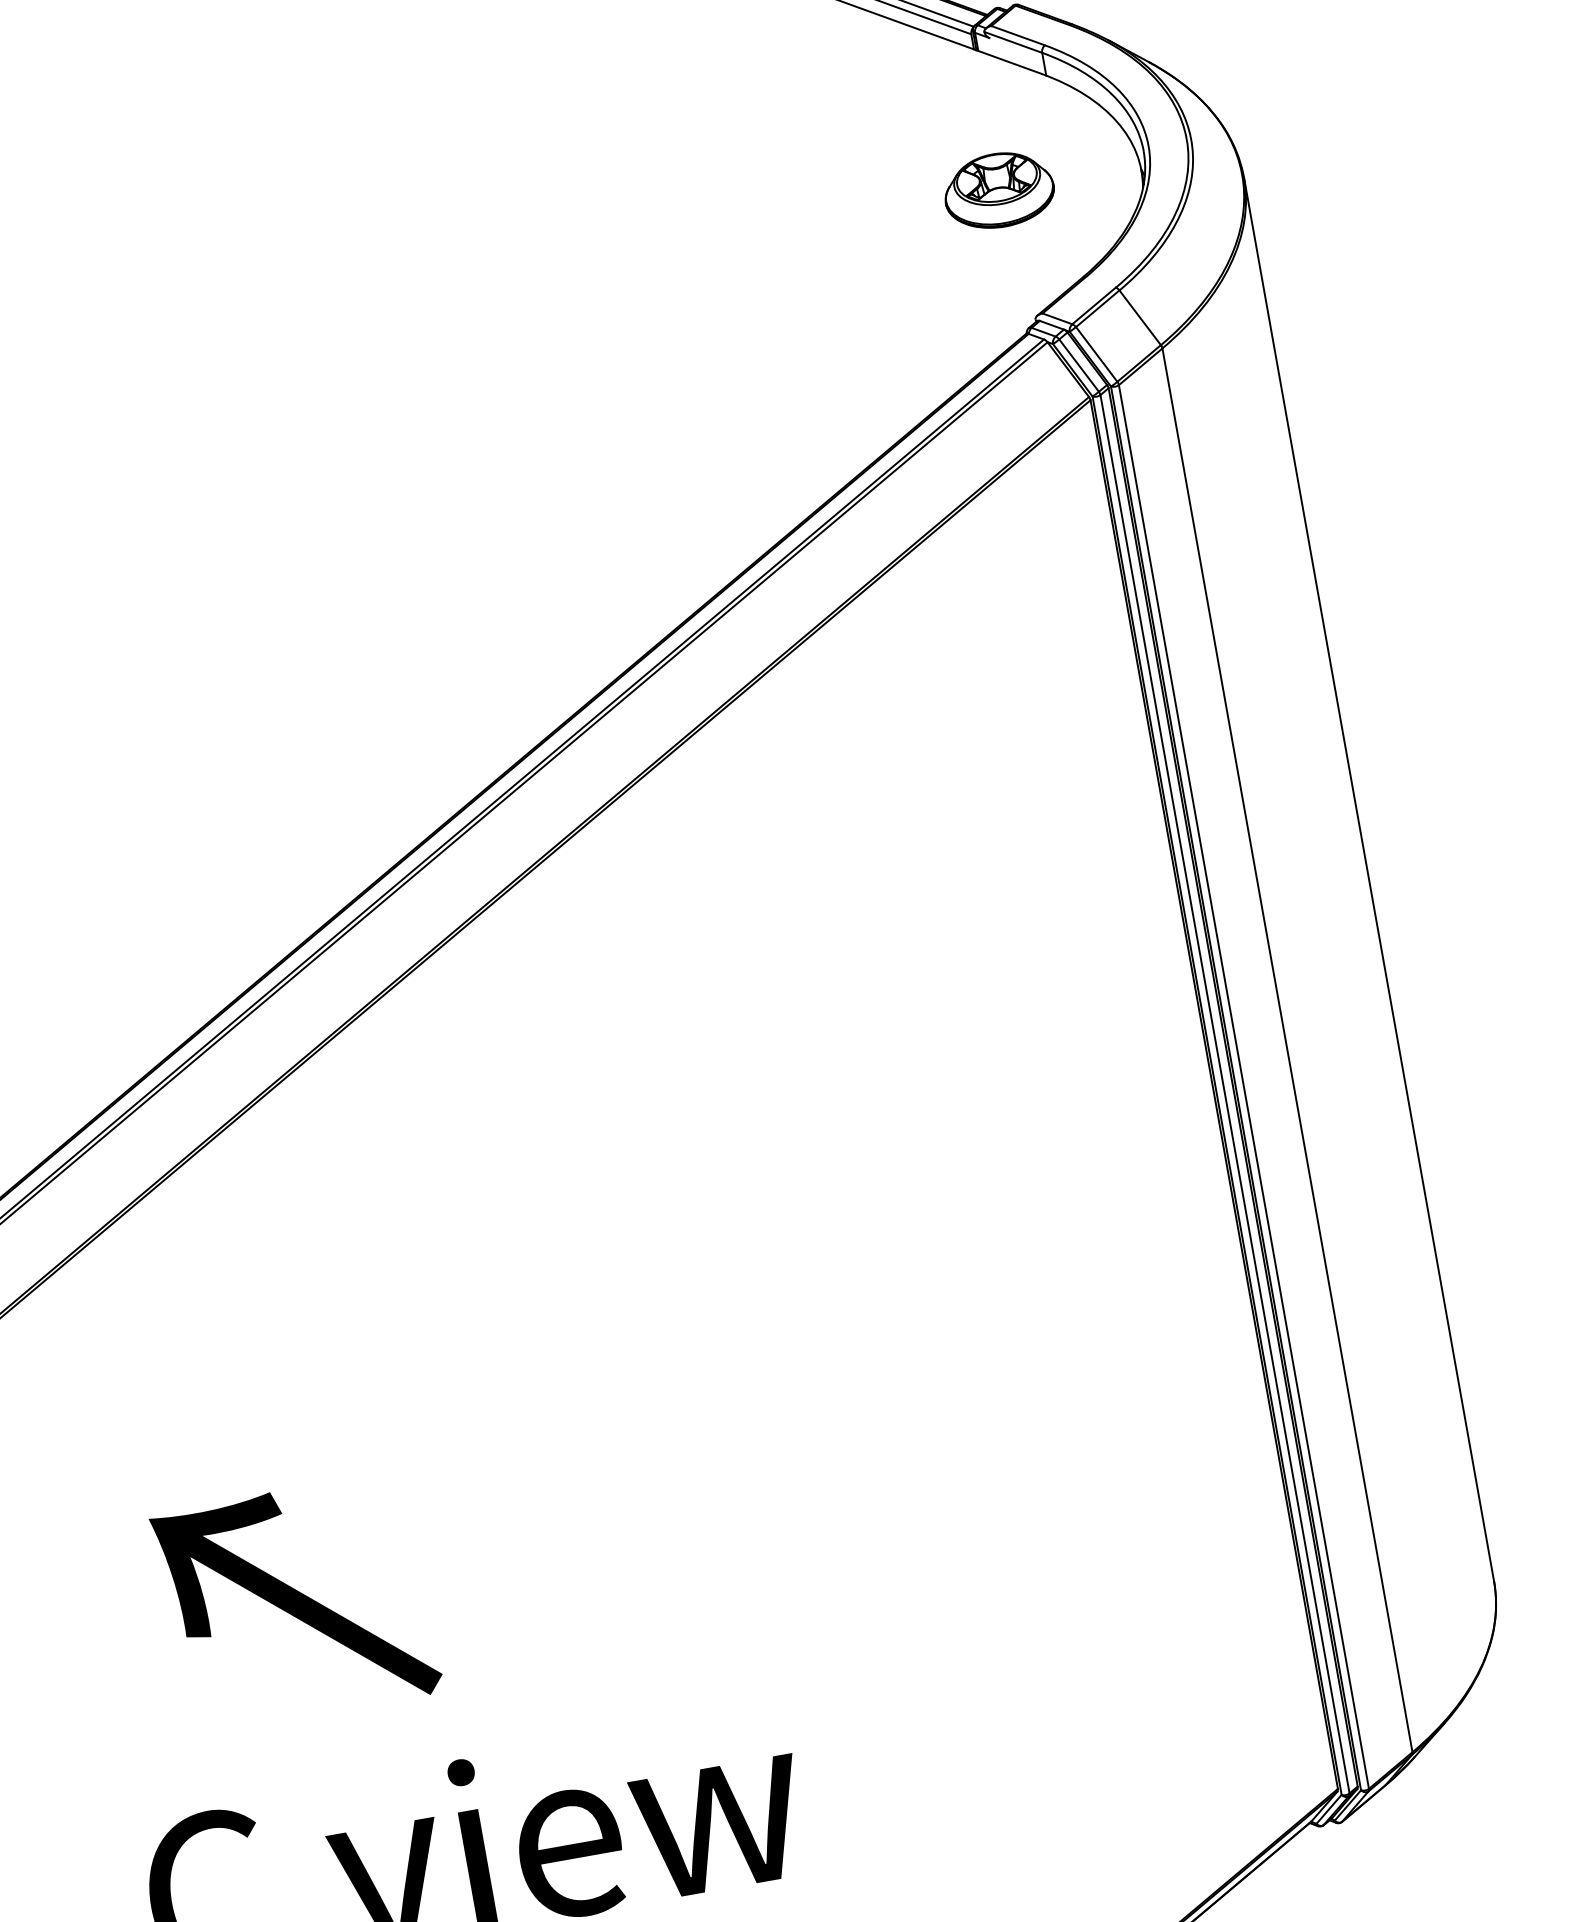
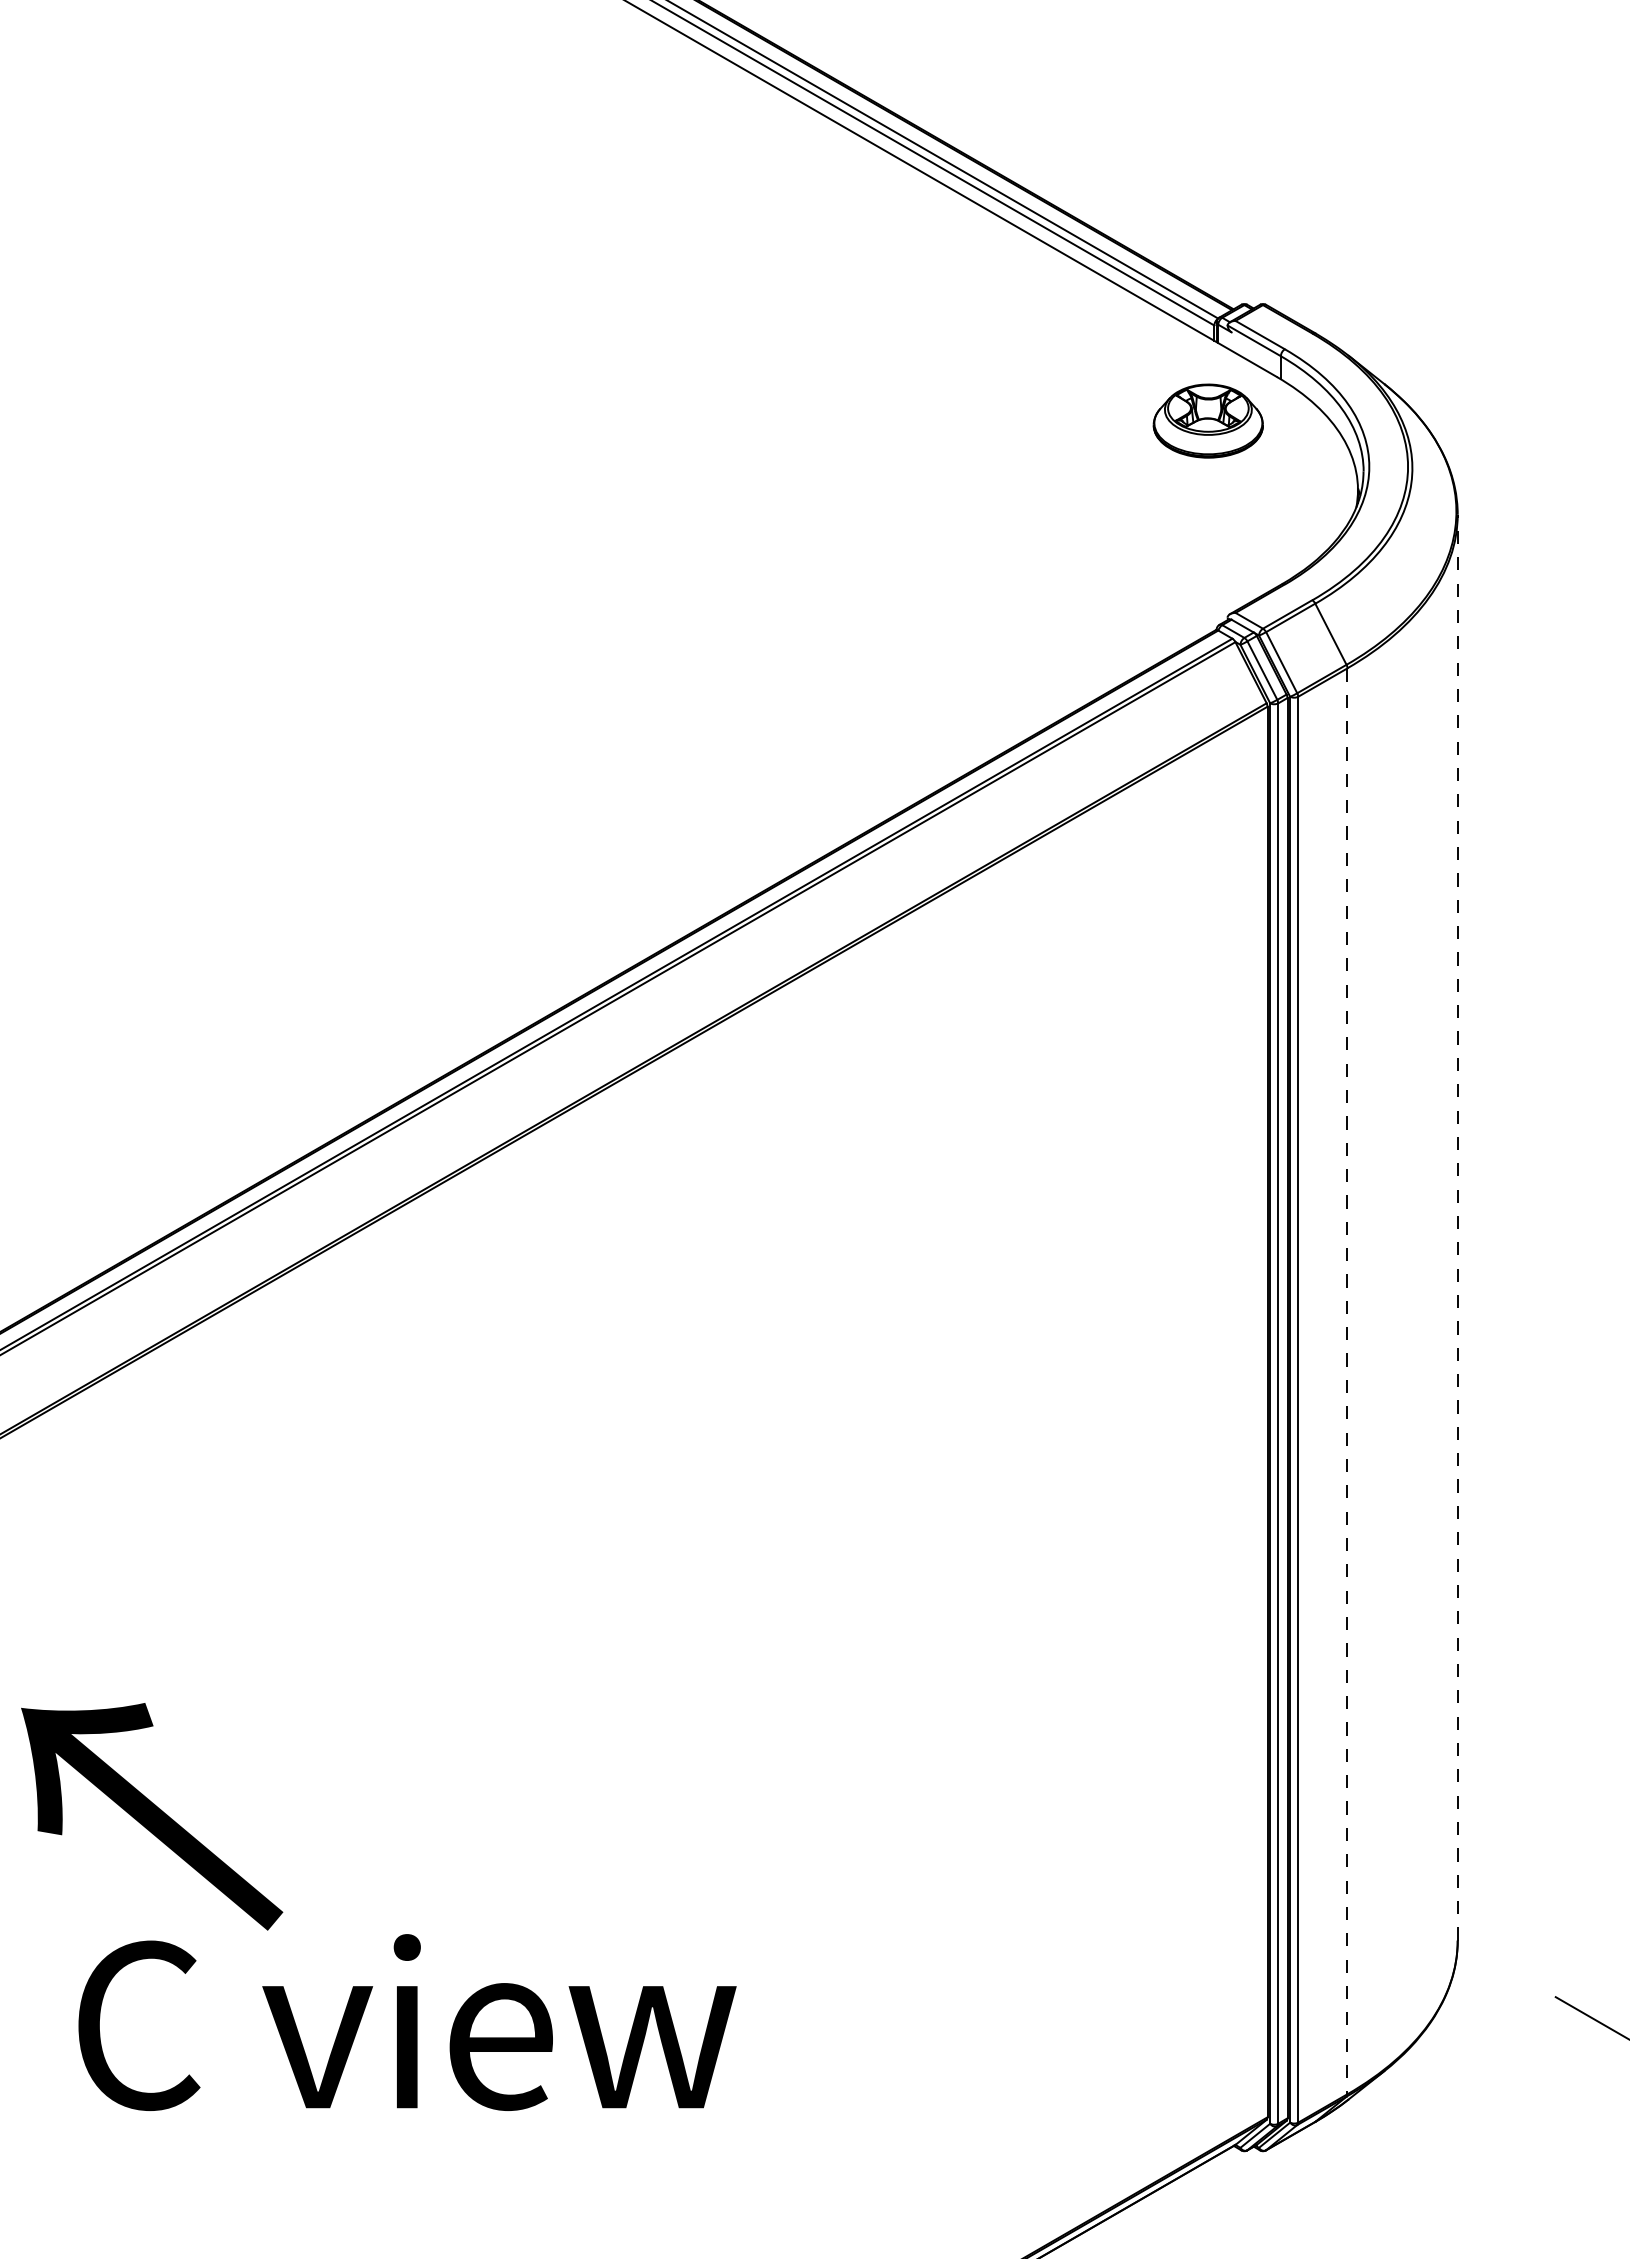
part: (998, 189) -> (1207, 420), moved
line: (1368, 879) -> (1457, 1227), solid -> dashed
line: (1287, 1050) -> (1347, 1381), solid -> dashed
text: (297, 1602) -> (152, 1816), moved

